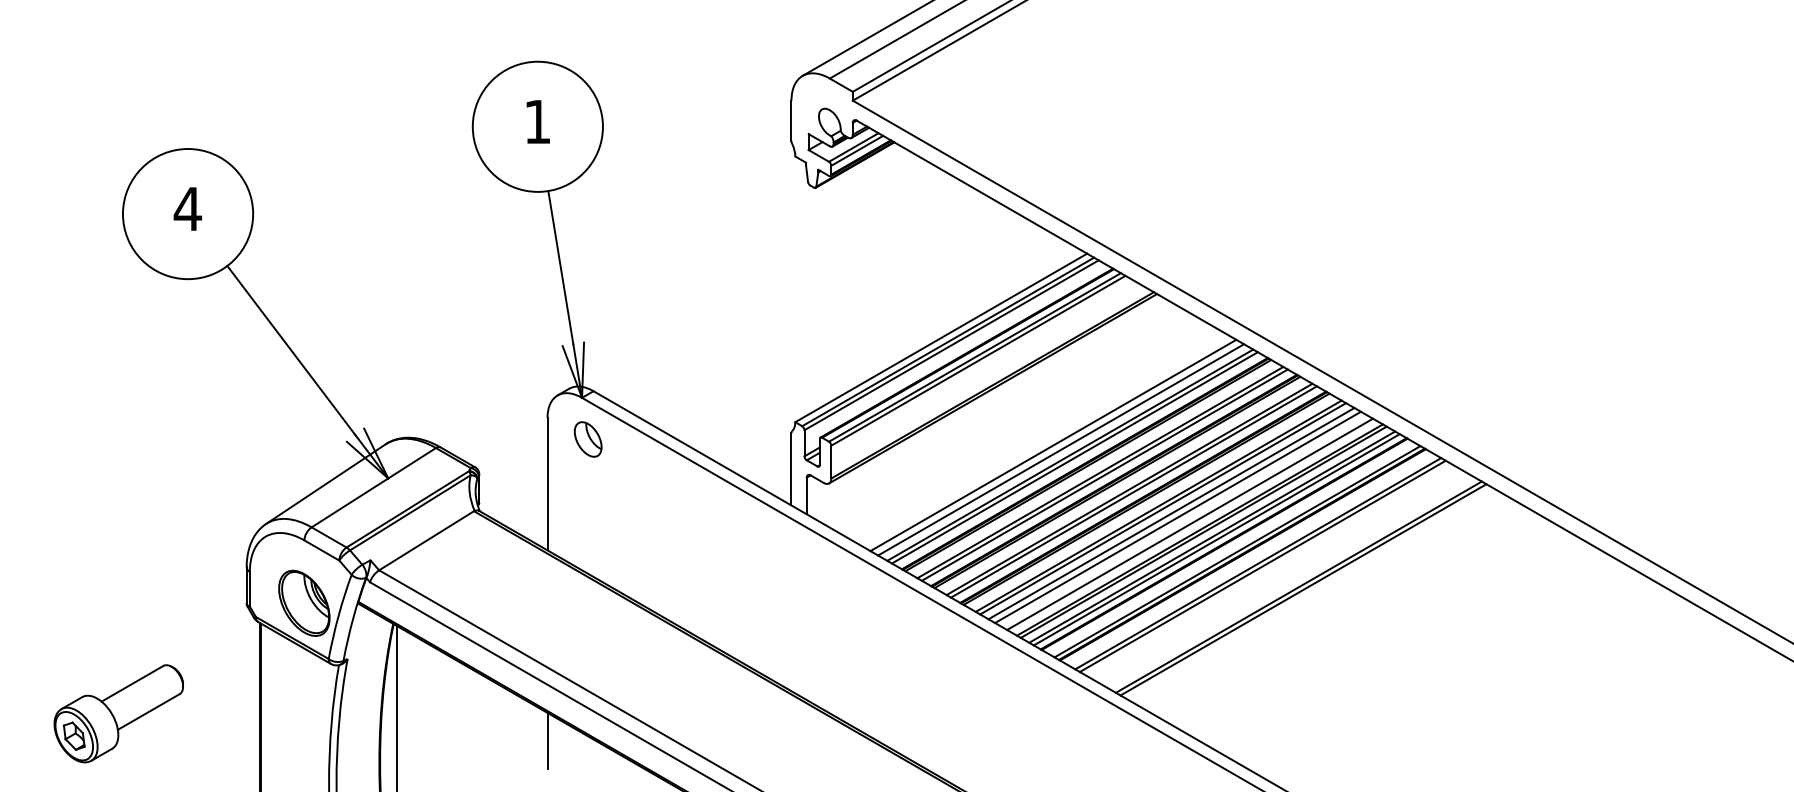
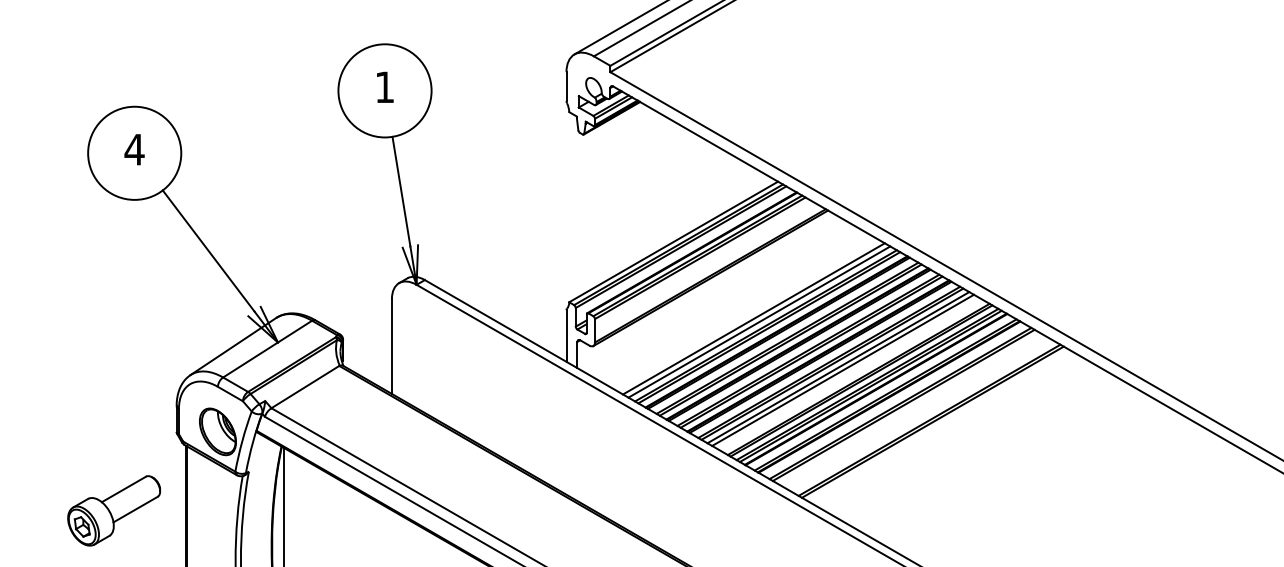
part: (587, 439) -> (420, 314), removed
line: (1189, 523) -> (851, 374), removed
part: (117, 713) -> (113, 510), moved
line: (546, 741) -> (391, 530), removed

